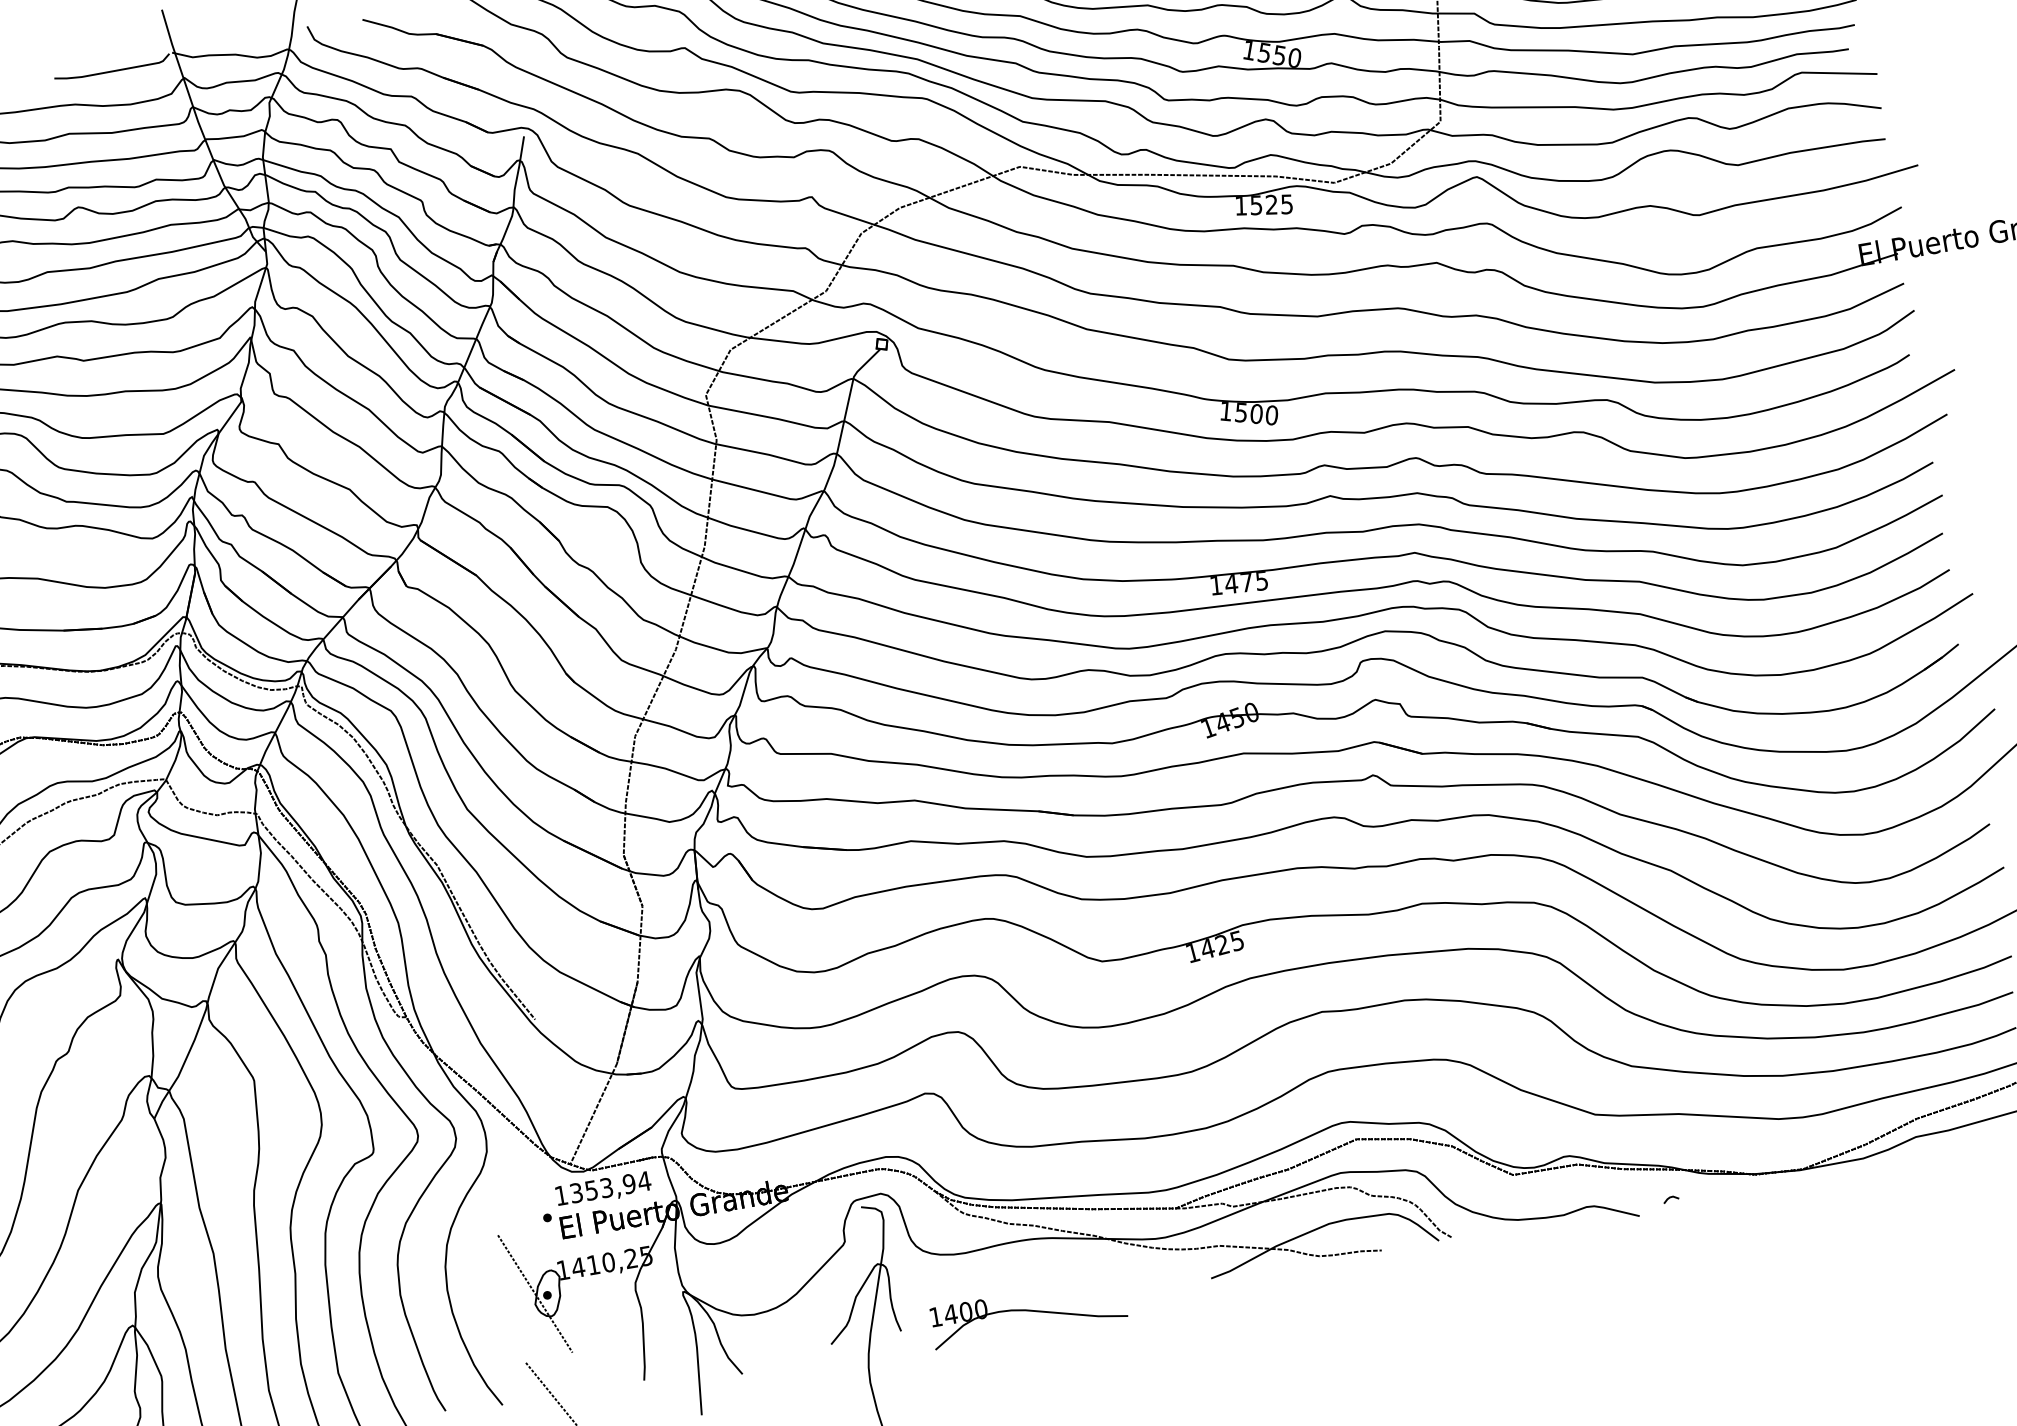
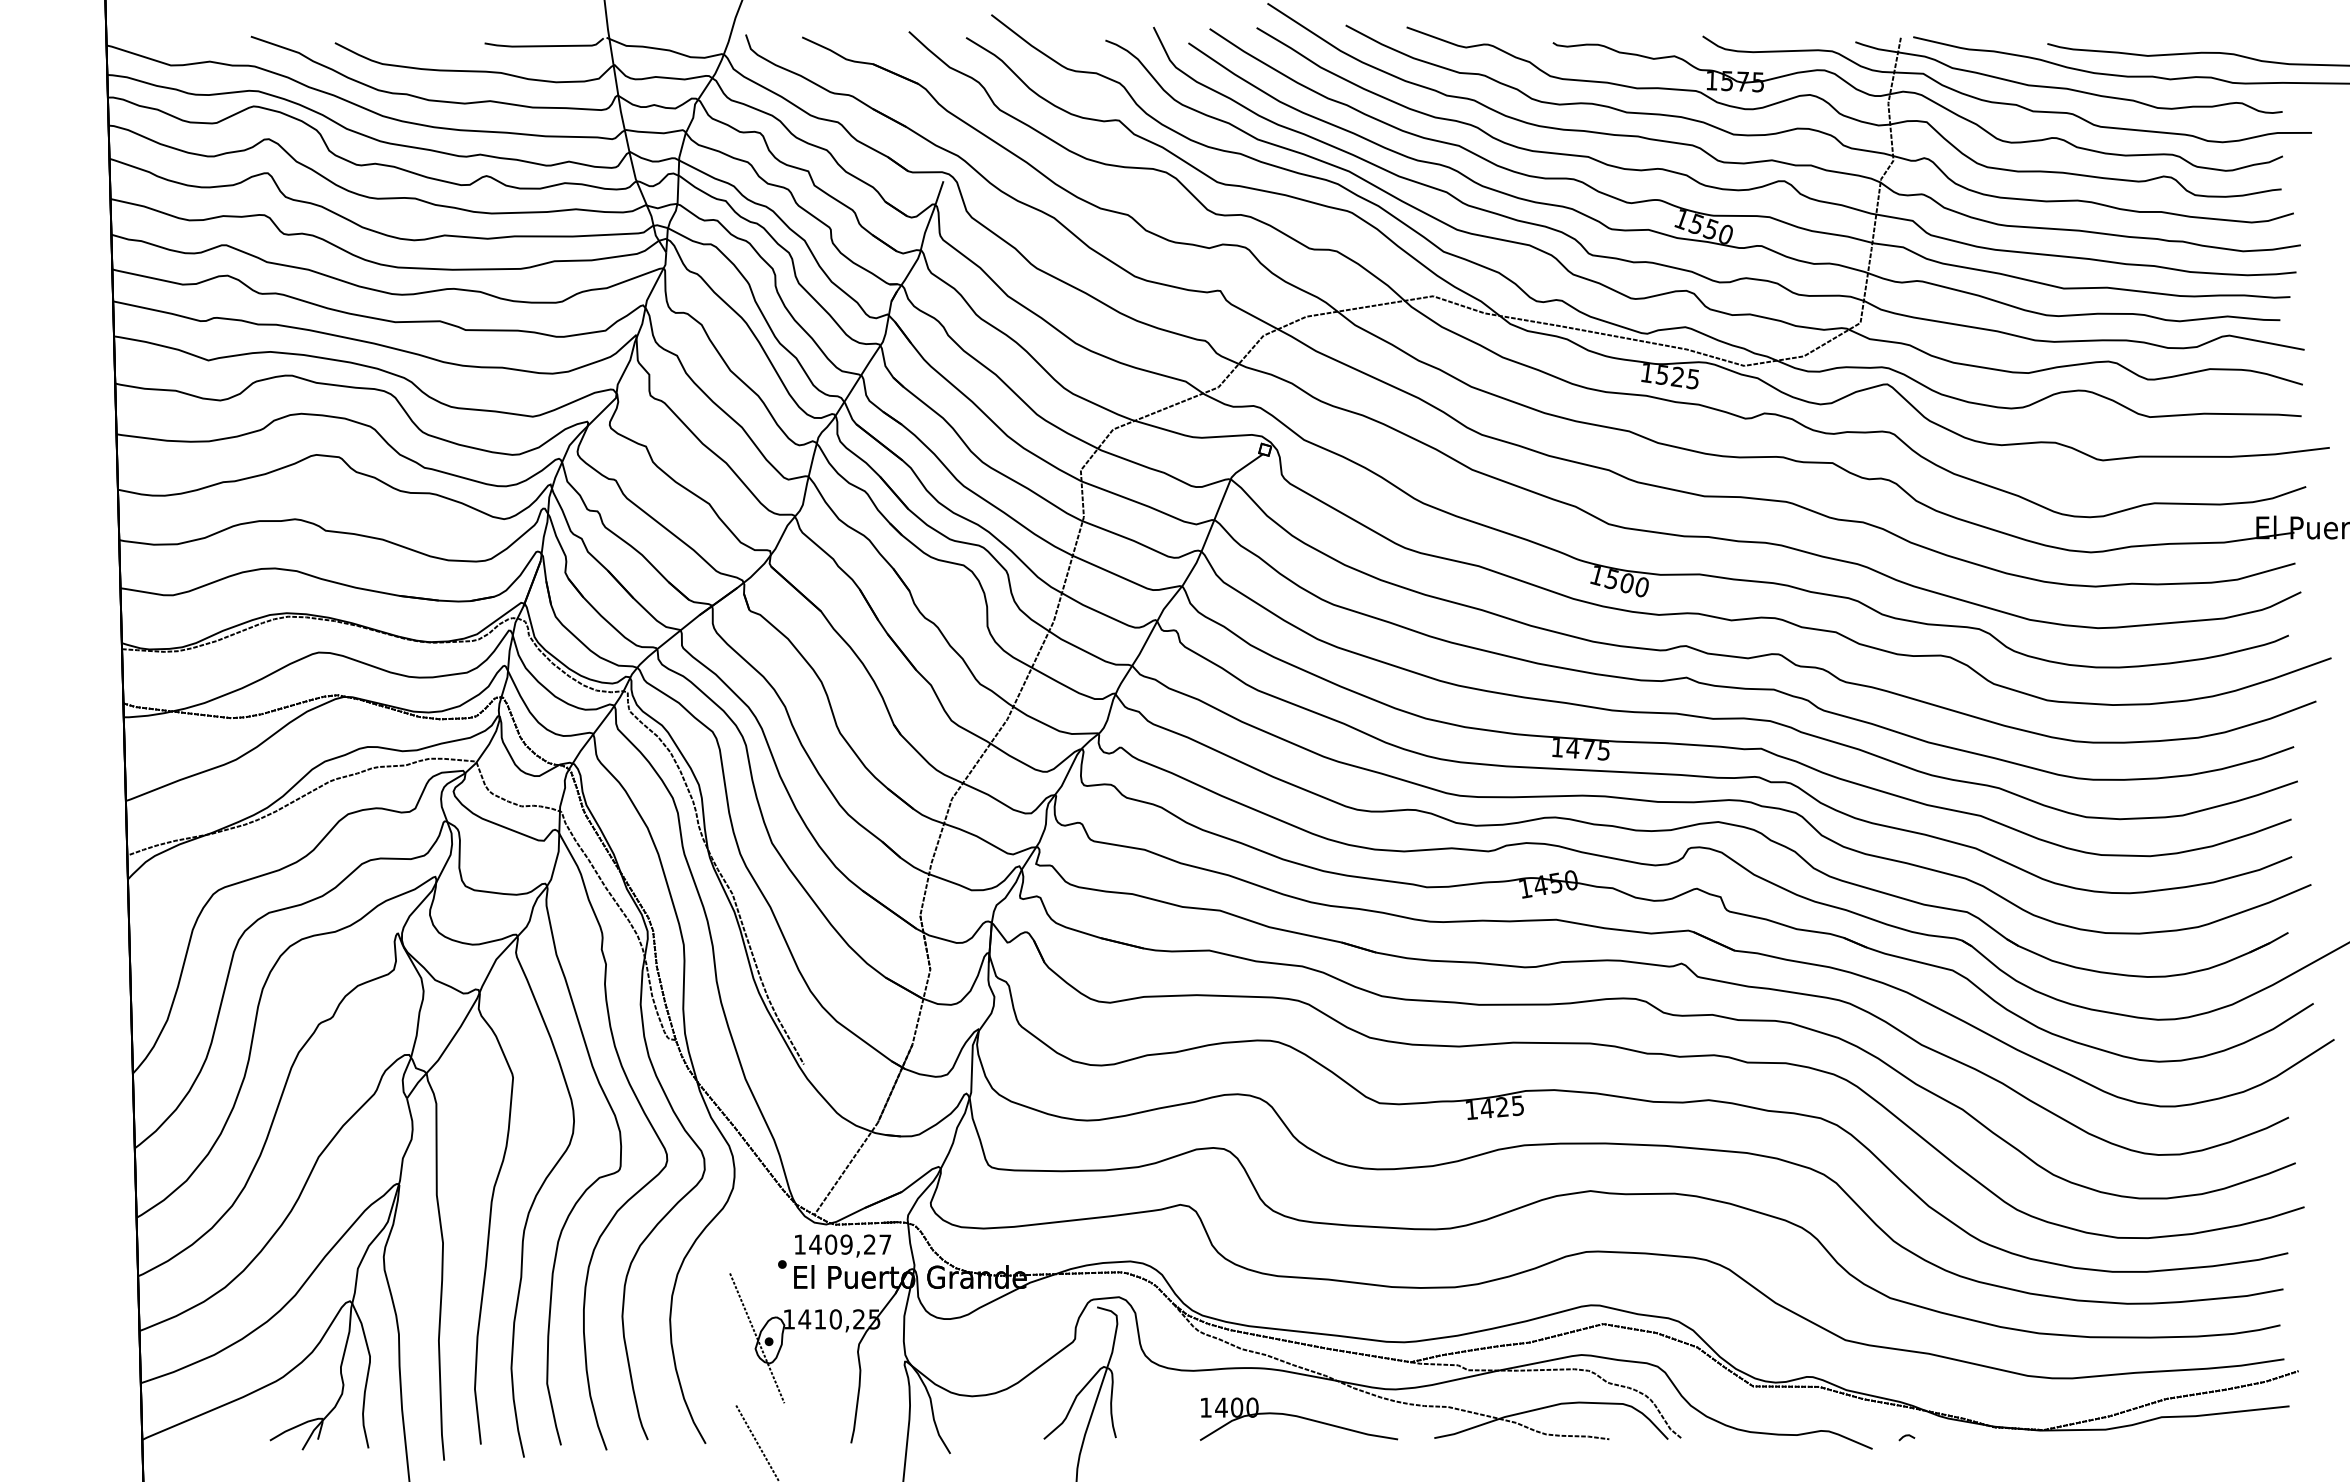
text: (610, 1187) -> (850, 1244), 1353,94 -> 1409,27
part: (1027, 1312) -> (1298, 1418), moved

